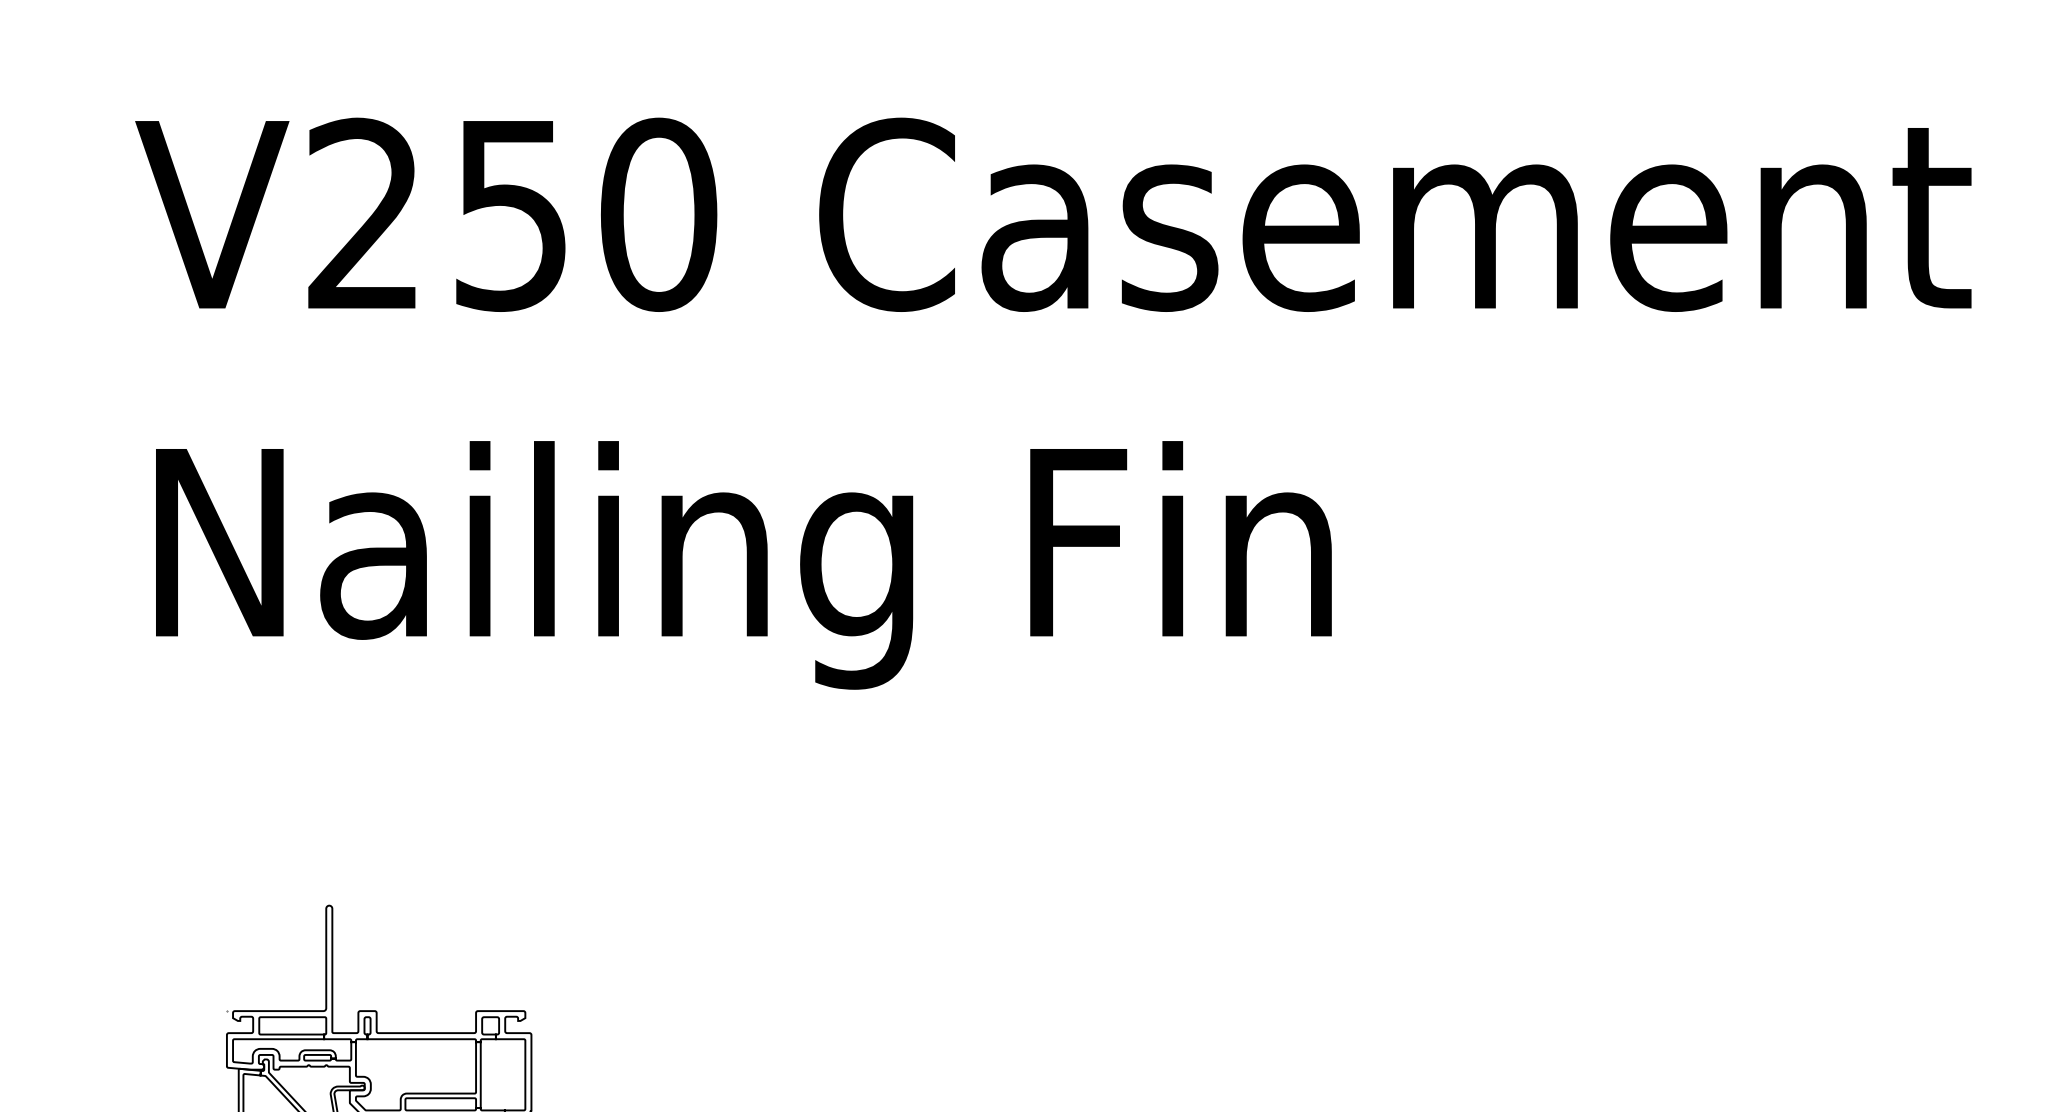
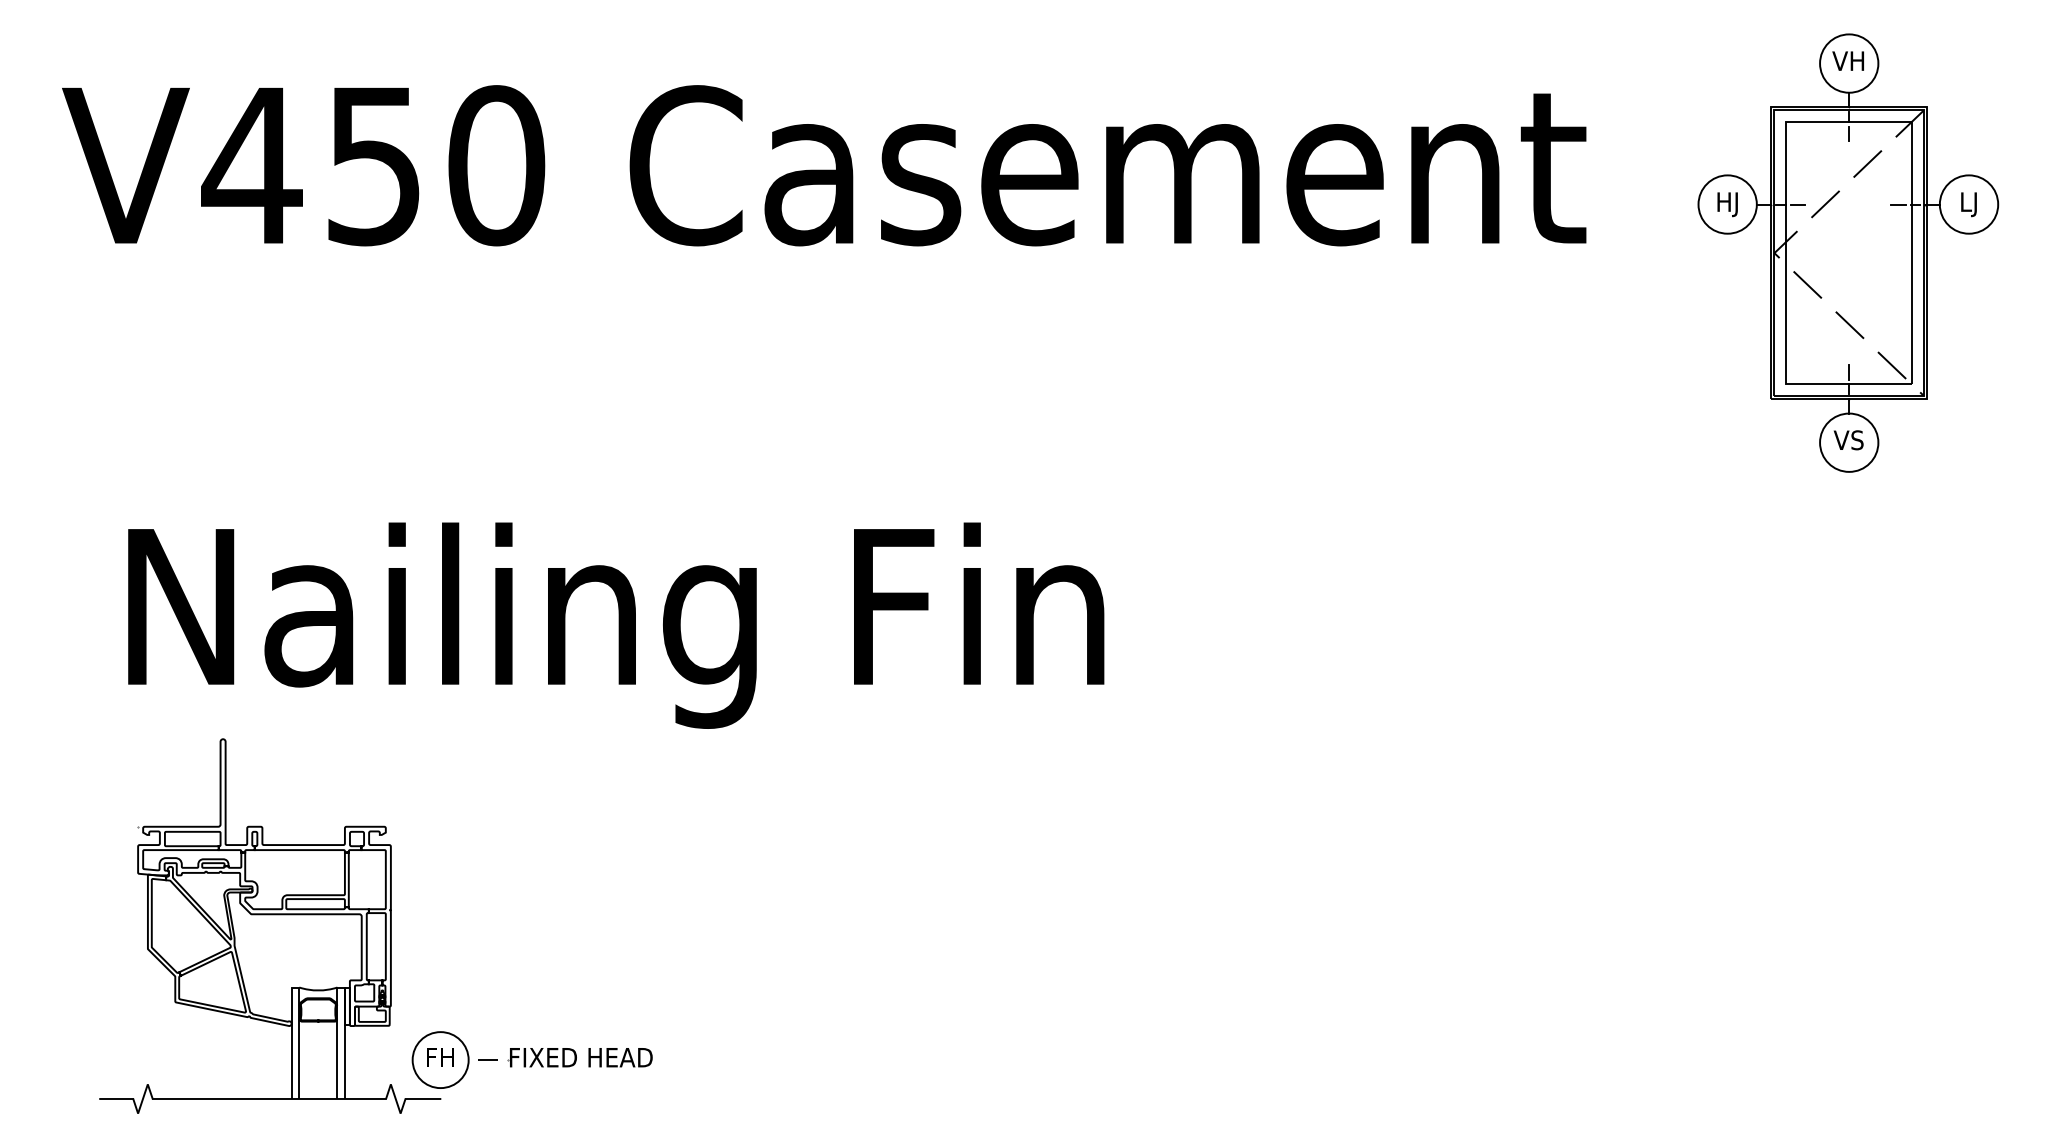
text: (363, 213) -> (251, 164), V250 -> V450
text: (744, 565) -> (616, 625), moved

